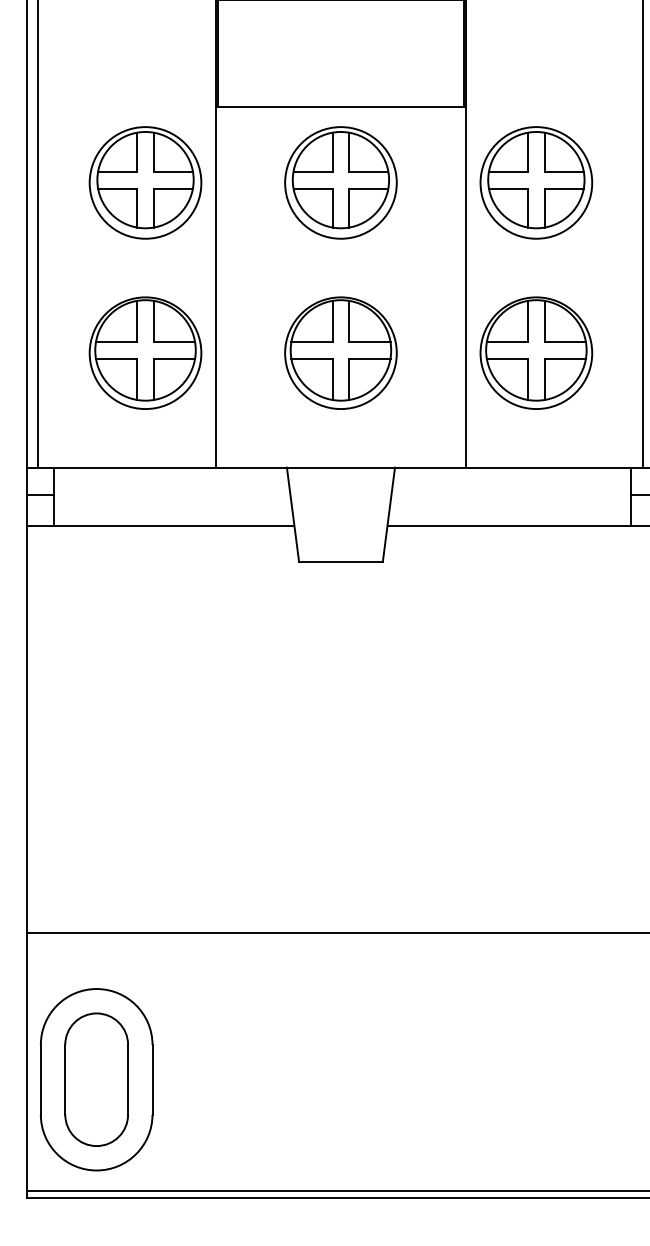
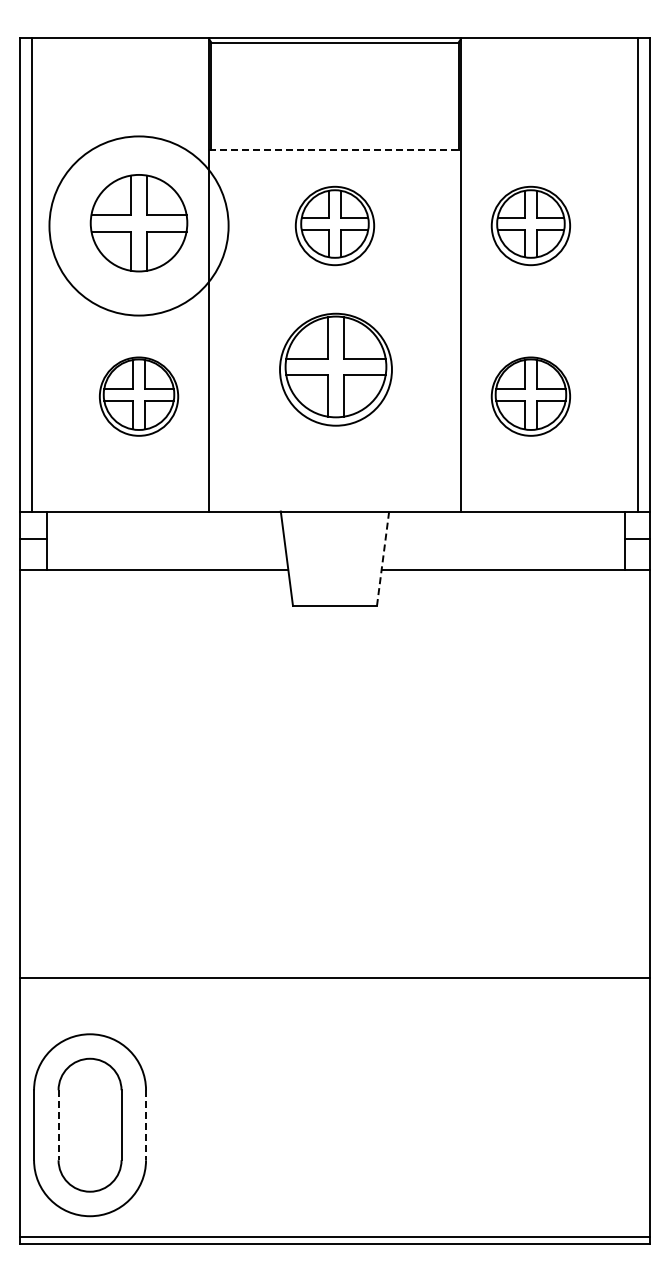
line: (340, 106) -> (334, 149), solid -> dashed
circle: (145, 182) -> (139, 225), size x1.6
part: (340, 182) -> (334, 225), size x0.7
part: (535, 182) -> (530, 225), size x0.7
part: (144, 352) -> (138, 396), size x0.7
part: (340, 352) -> (335, 369), moved
part: (535, 352) -> (530, 396), size x0.7
line: (389, 514) -> (383, 558), solid -> dashed
line: (65, 1080) -> (58, 1125), solid -> dashed
line: (152, 1080) -> (146, 1125), solid -> dashed

